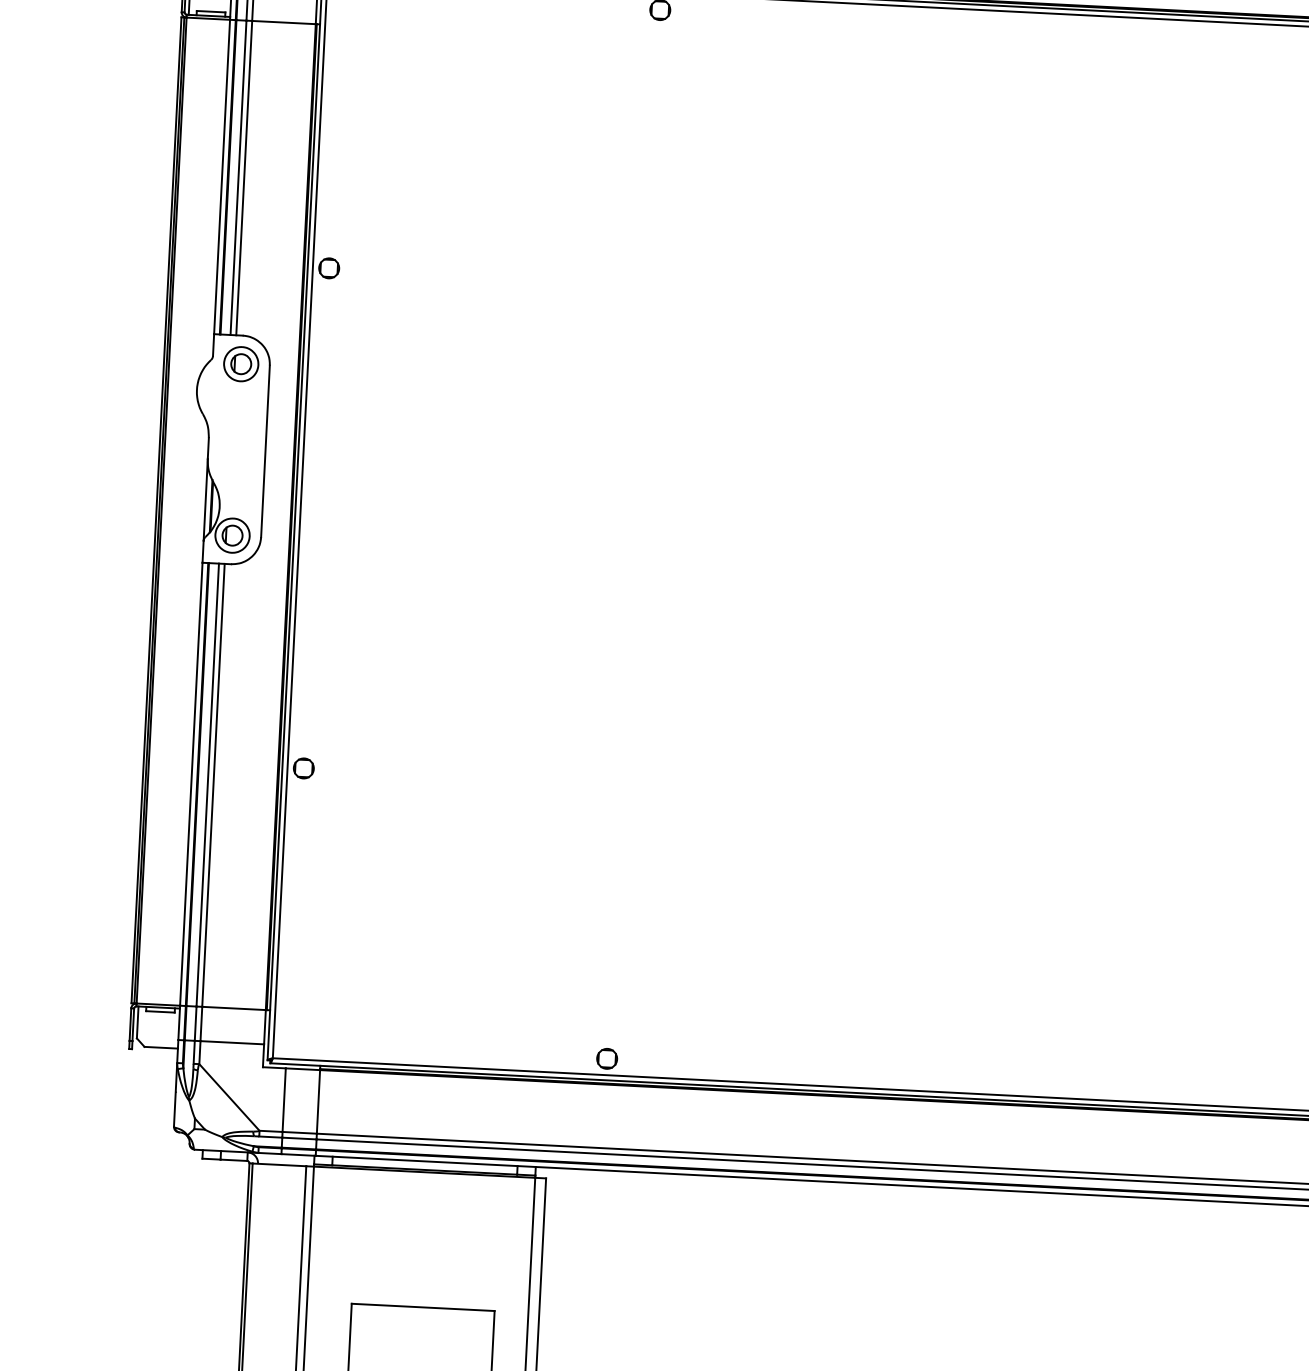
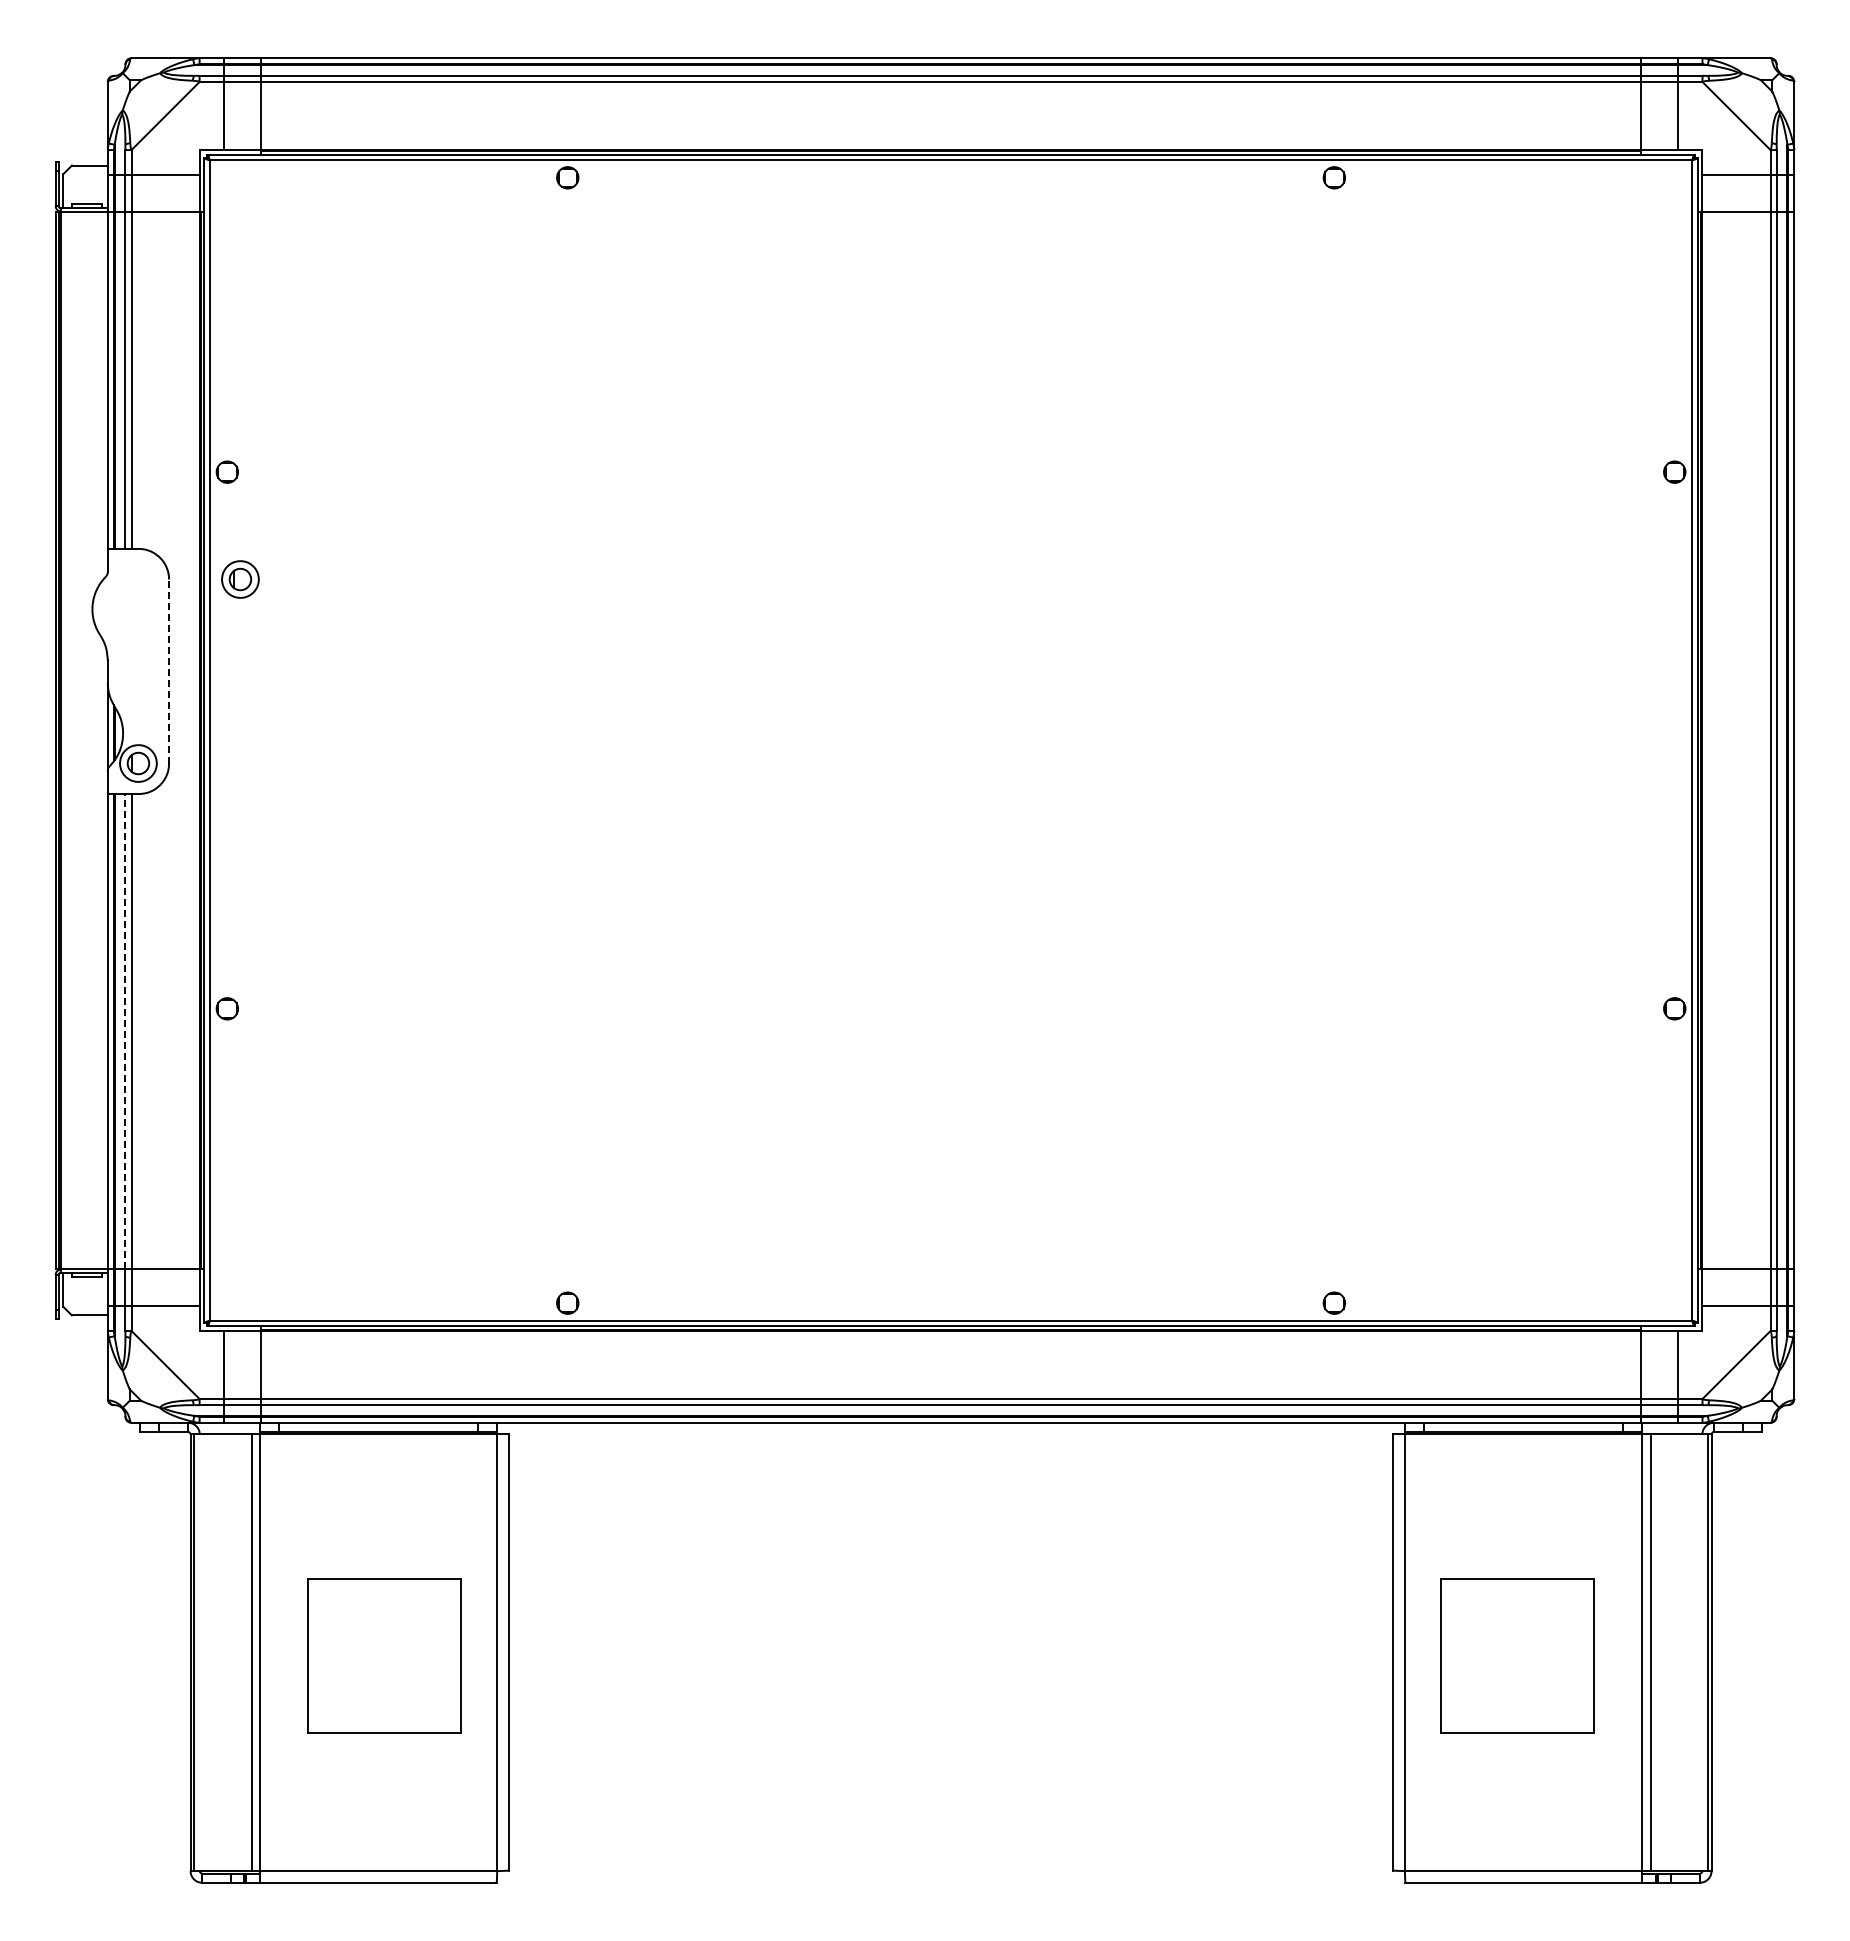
part: (241, 364) -> (240, 579), moved
line: (265, 451) -> (169, 671), solid -> dashed
line: (207, 784) -> (125, 1031), solid -> dashed

